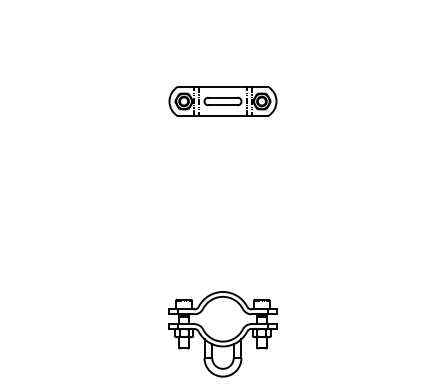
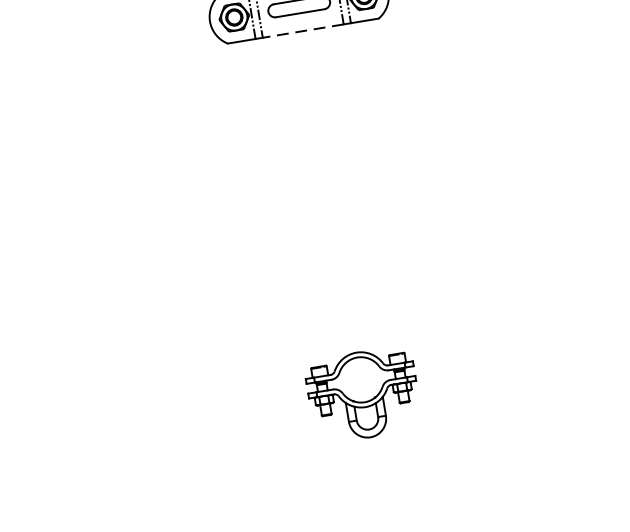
line: (222, 116) -> (302, 31), solid -> dashed
part: (222, 334) -> (362, 395), size x0.6

